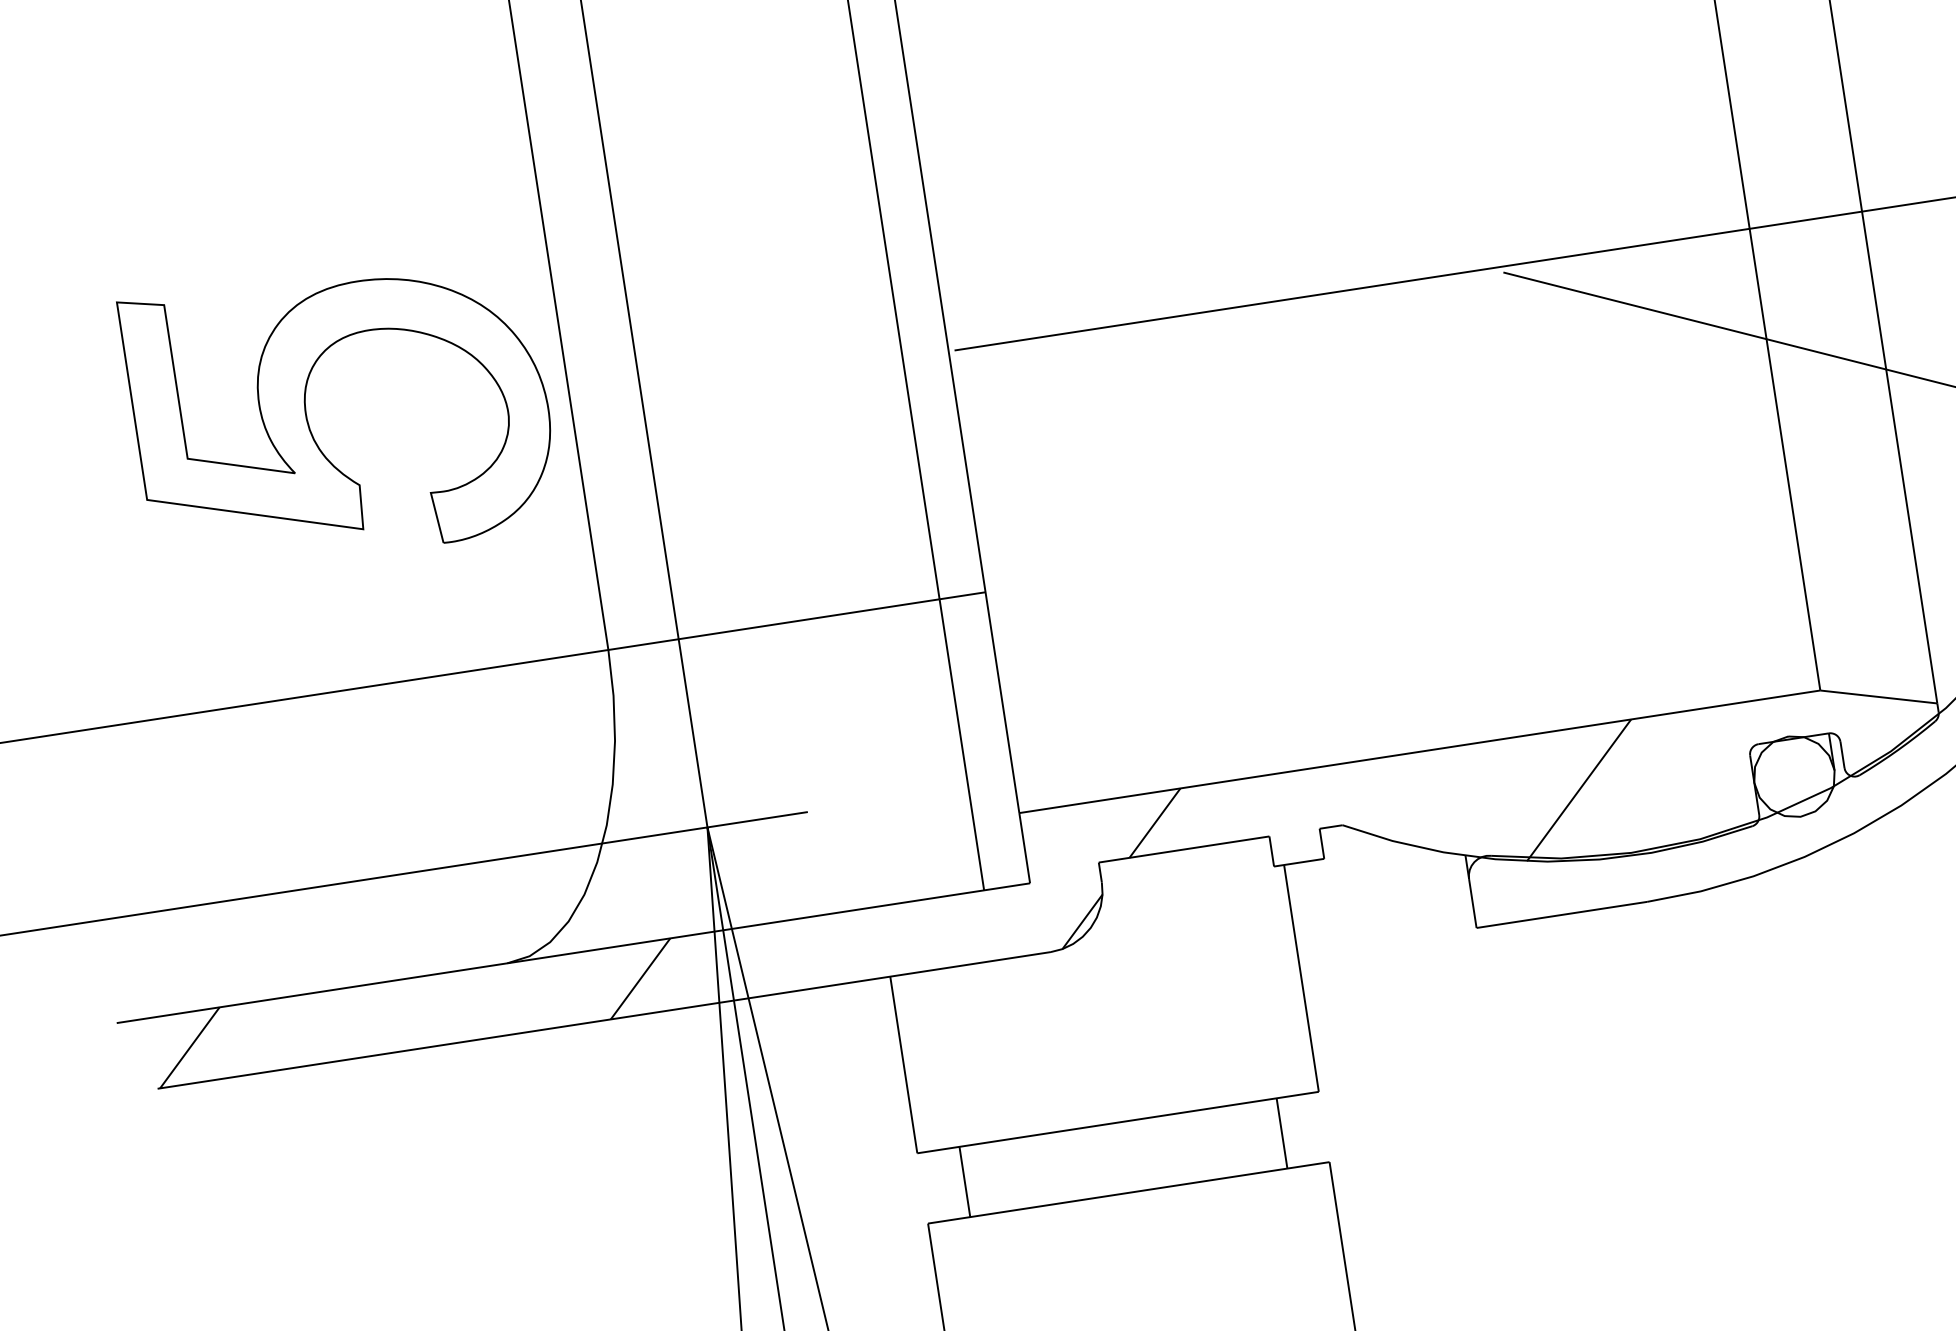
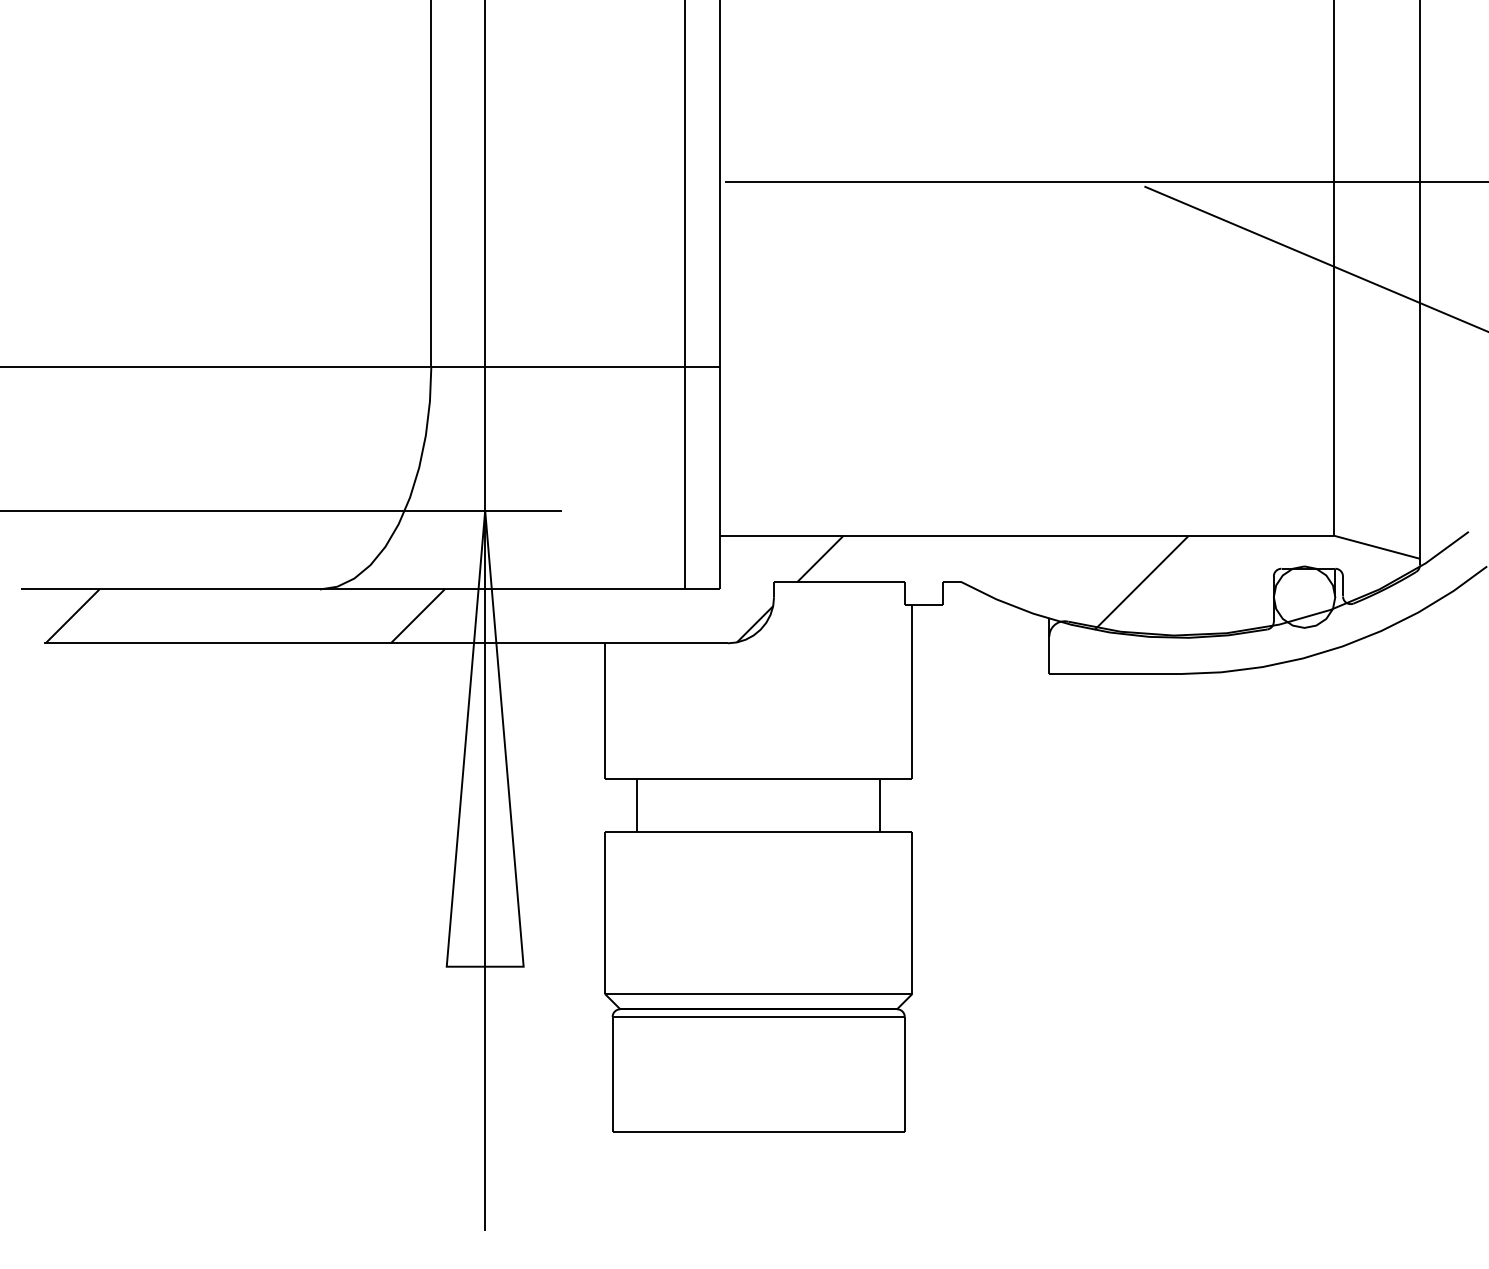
part: (308, 420) -> (233, 160), removed

